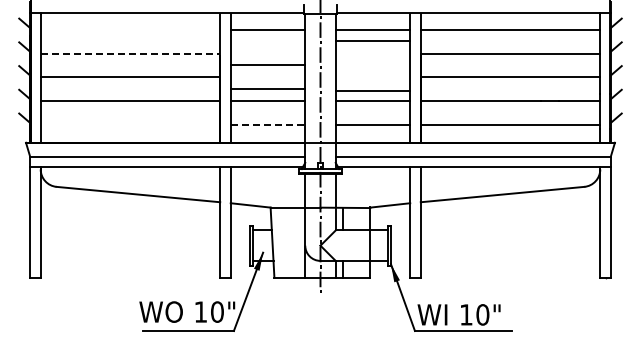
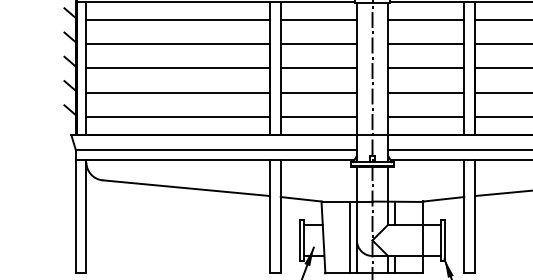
line: (130, 29) -> (178, 19), added
line: (372, 40) -> (425, 43), moved
line: (130, 53) -> (178, 43), dashed -> solid
line: (267, 64) -> (318, 43), moved
line: (267, 89) -> (318, 68), moved
line: (372, 91) -> (425, 68), moved
line: (130, 124) -> (178, 116), added
line: (268, 124) -> (319, 116), dashed -> solid
line: (298, 242) -> (350, 237), added

